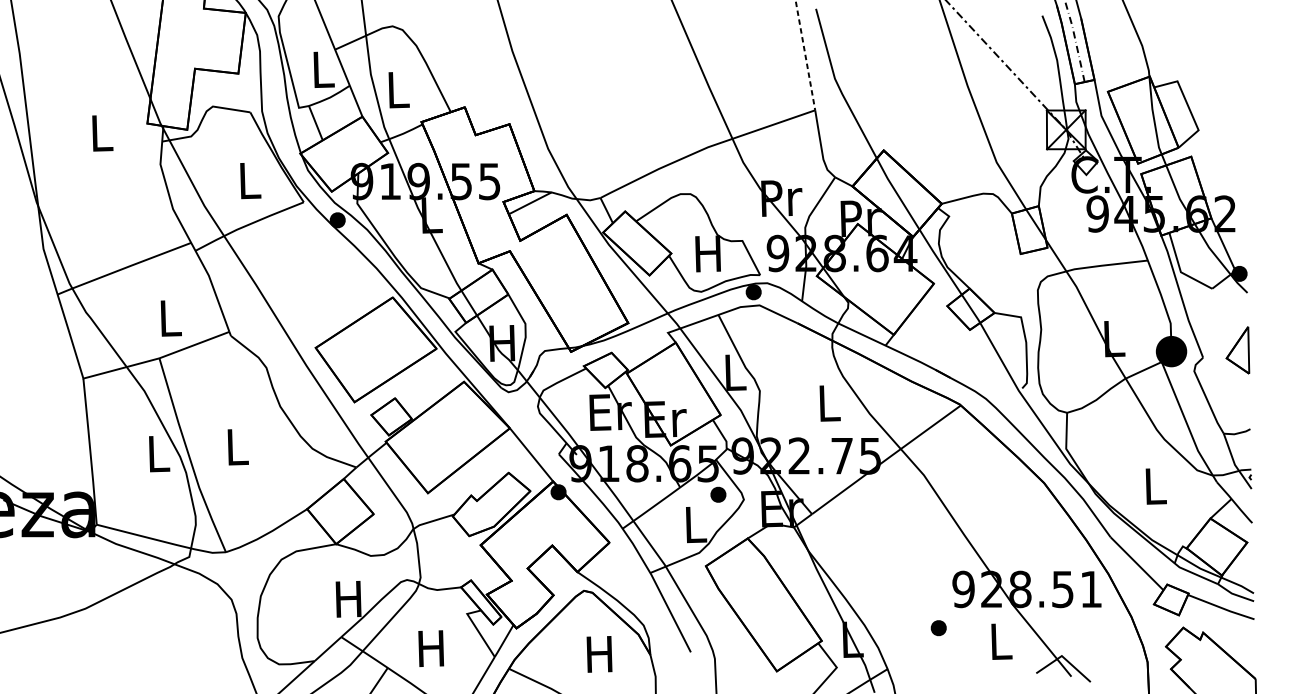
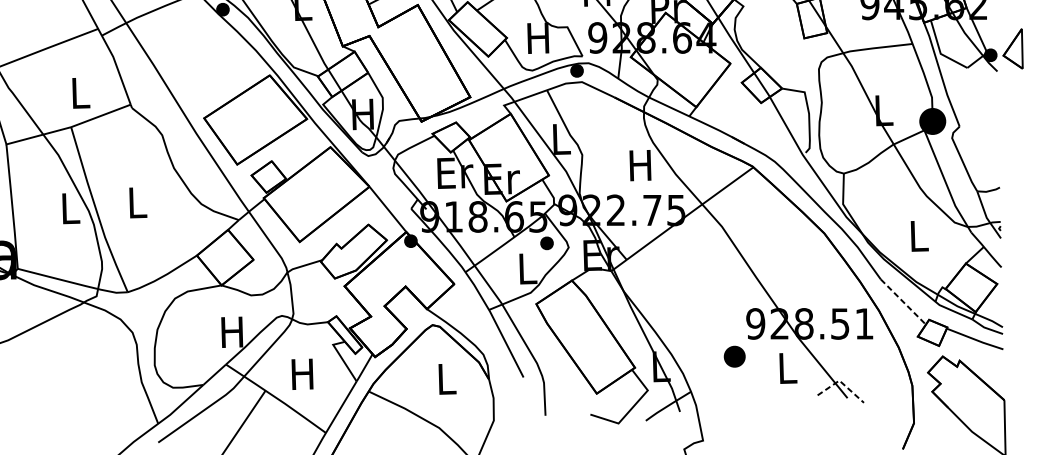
part: (1237, 350) -> (1012, 49), moved
text: (827, 403) -> (639, 165), L -> H
line: (1137, 564) -> (903, 302), solid -> dashed
part: (938, 628) -> (734, 357), size x1.6
text: (599, 654) -> (445, 379), H -> L
line: (1064, 658) -> (841, 382), solid -> dashed

